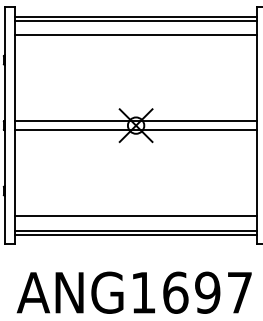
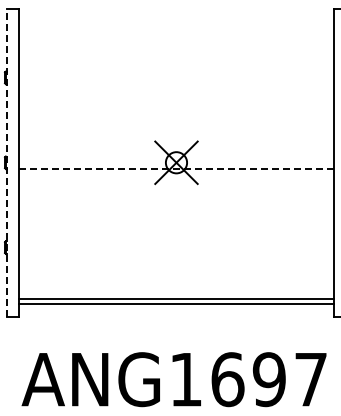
line: (136, 16) -> (176, 21), removed
line: (136, 20) -> (176, 26), removed
line: (136, 35) -> (176, 45), removed
line: (136, 120) -> (176, 156), removed
line: (5, 125) -> (6, 162), solid -> dashed
line: (136, 130) -> (176, 168), solid -> dashed
line: (136, 216) -> (176, 280), removed

